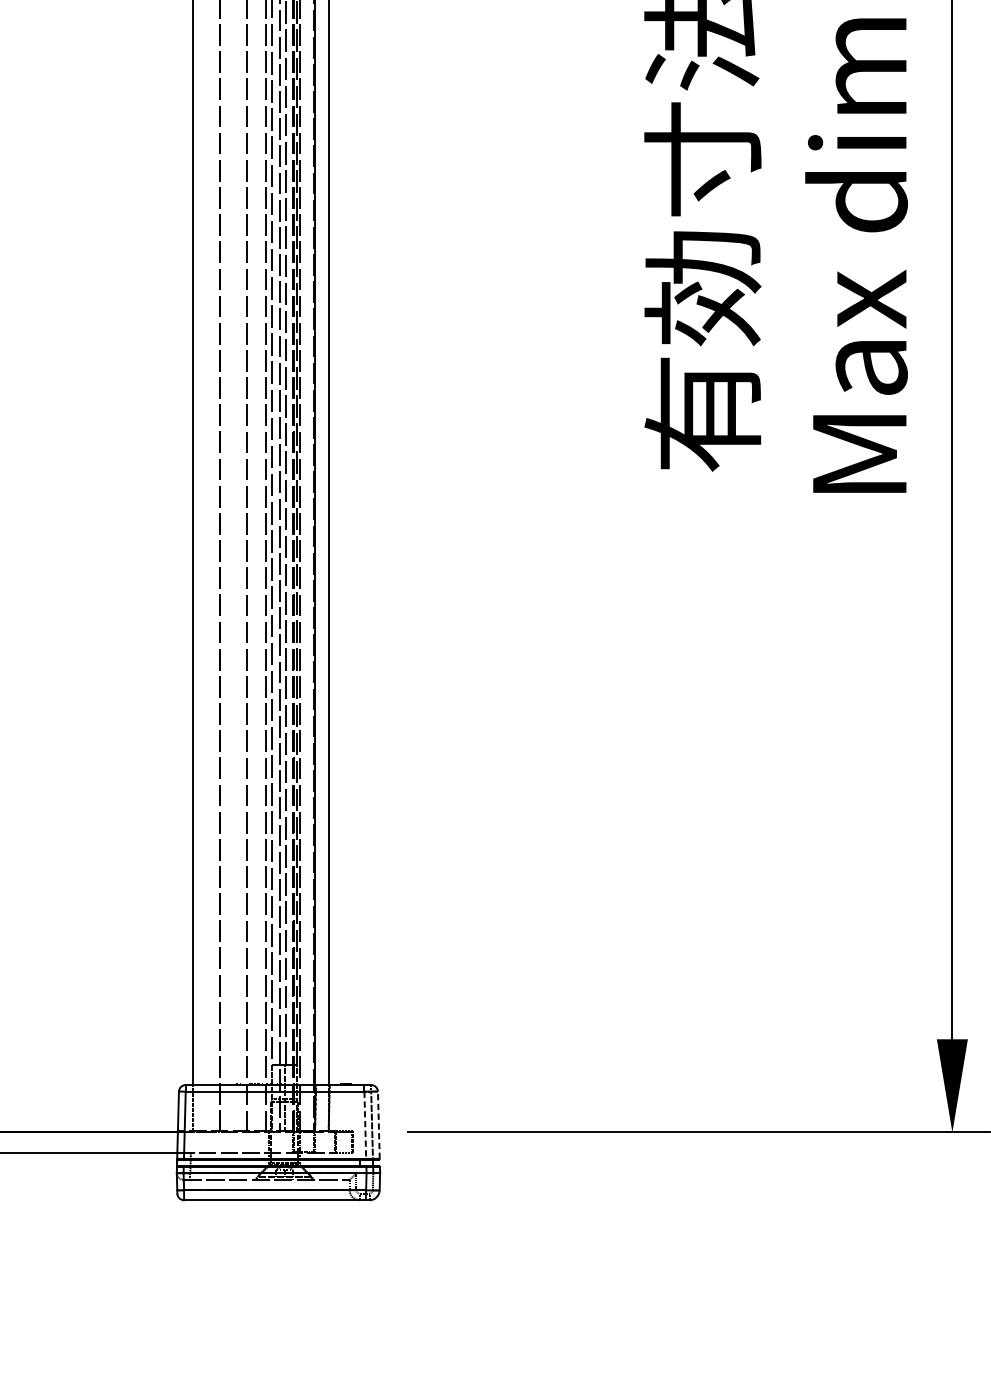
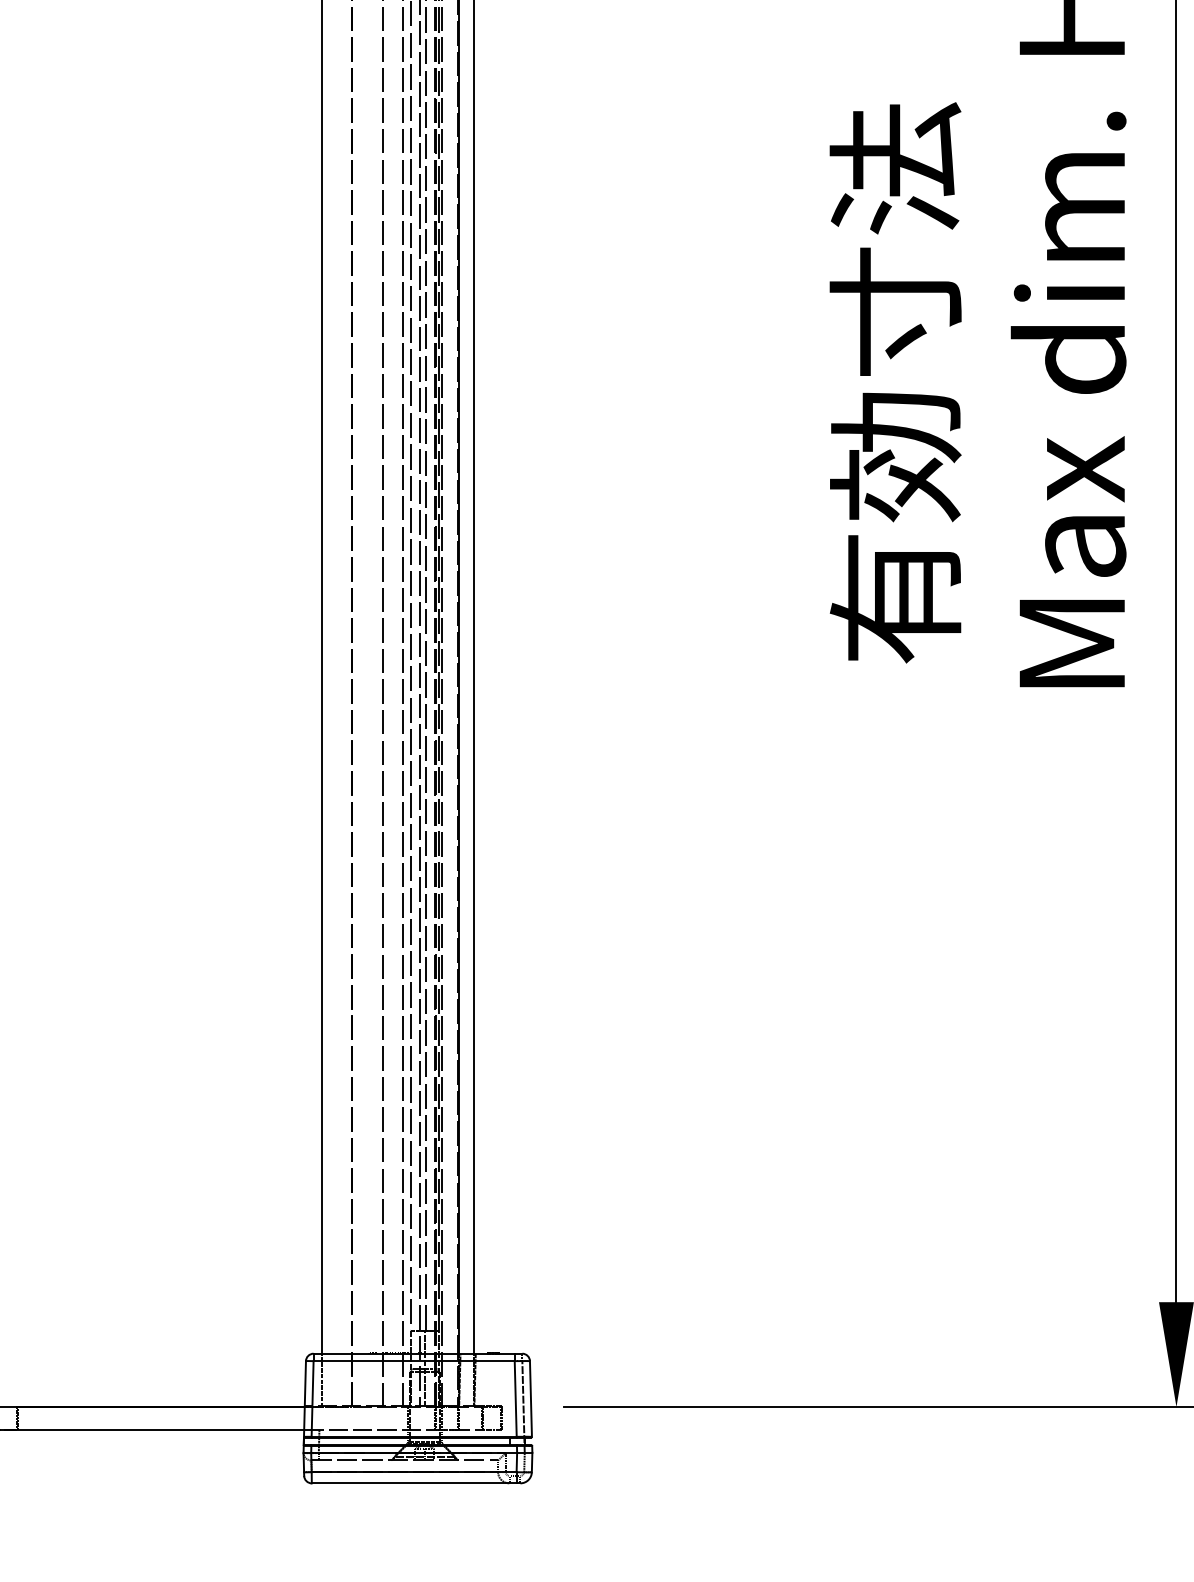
line: (365, 1124) -> (515, 1398), dashed -> solid
line: (378, 1124) -> (530, 1398), dashed -> solid

